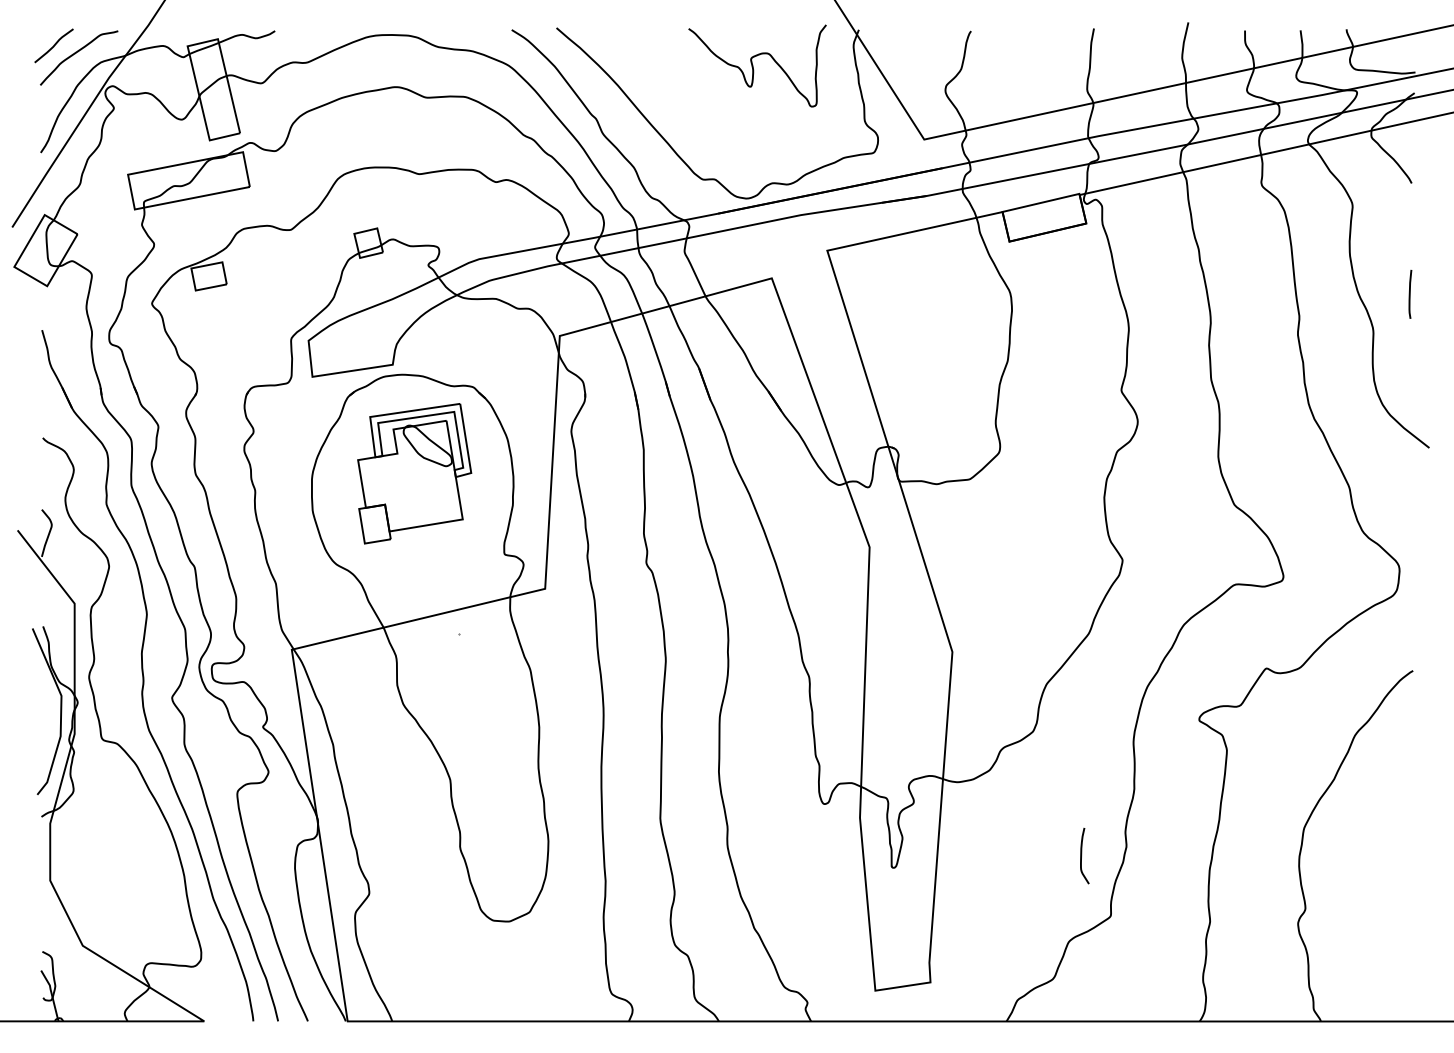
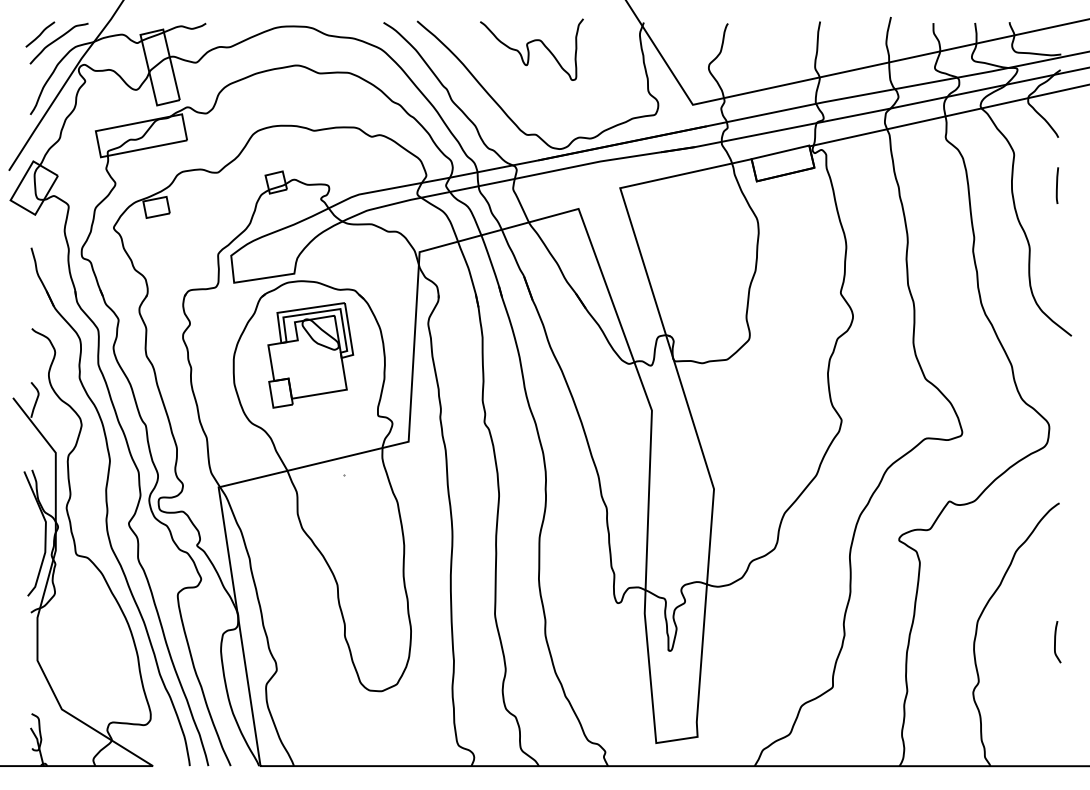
curve: (753, 65) -> (528, 49), moved
curve: (1410, 294) -> (1057, 185), moved
curve: (1082, 855) -> (1056, 641), moved

